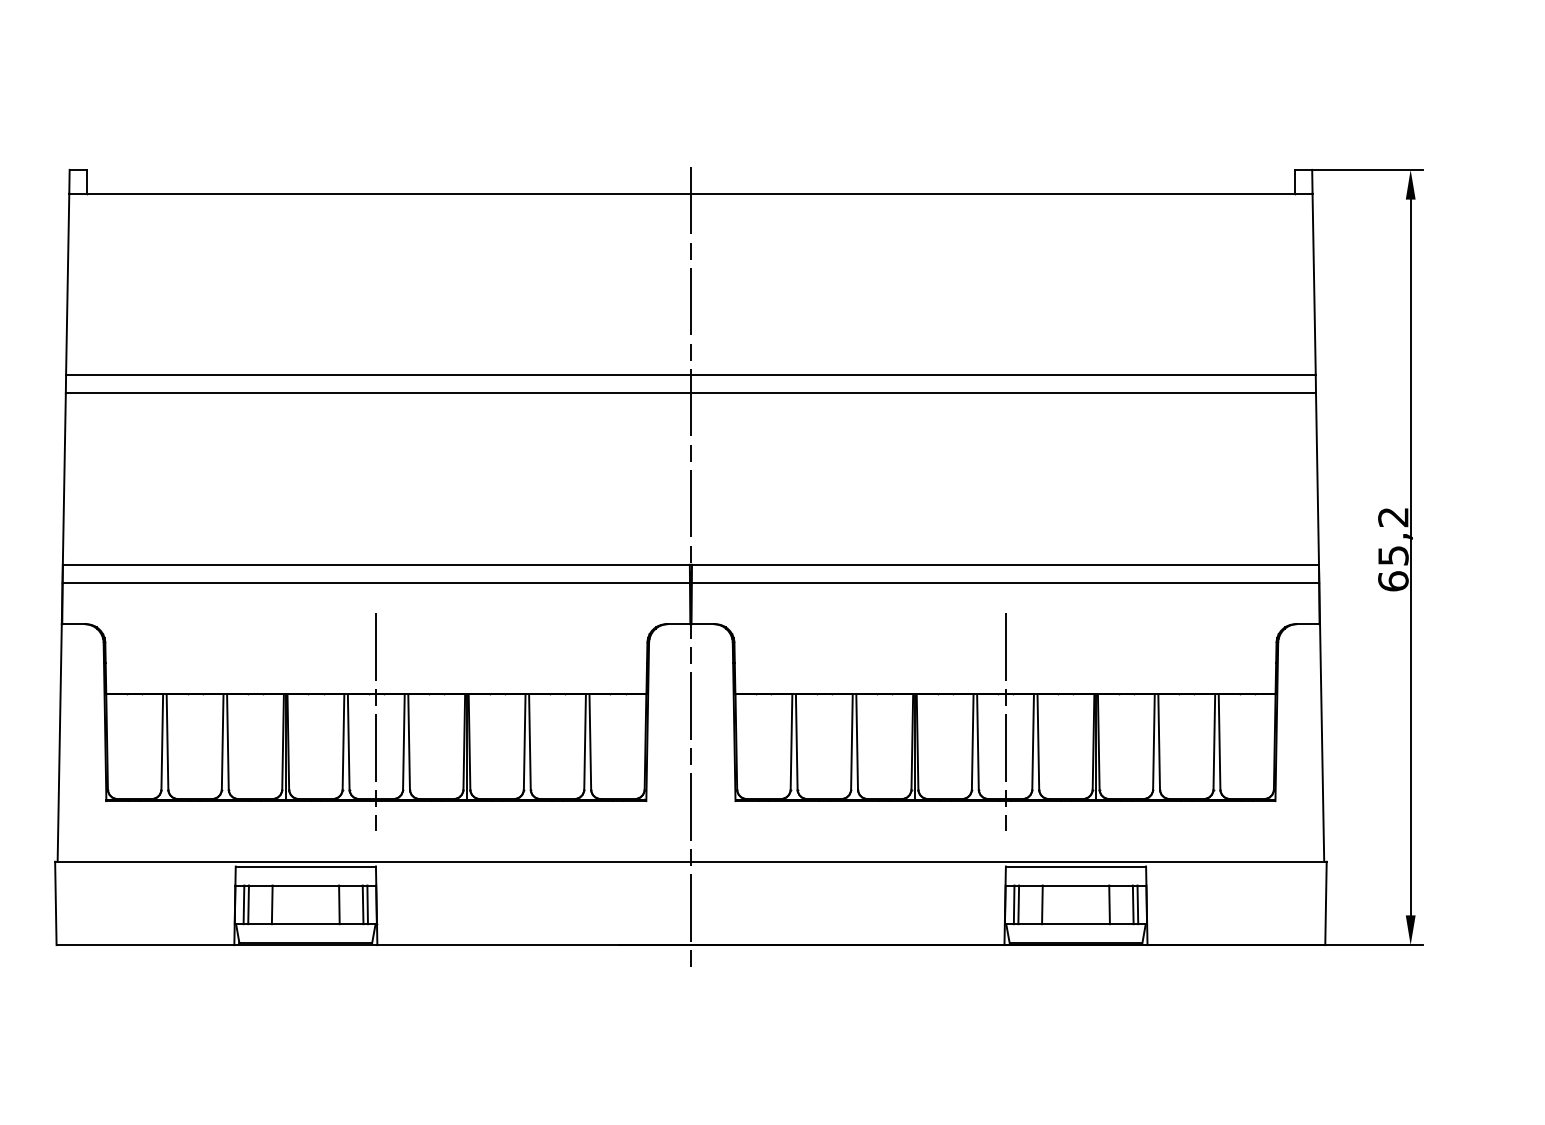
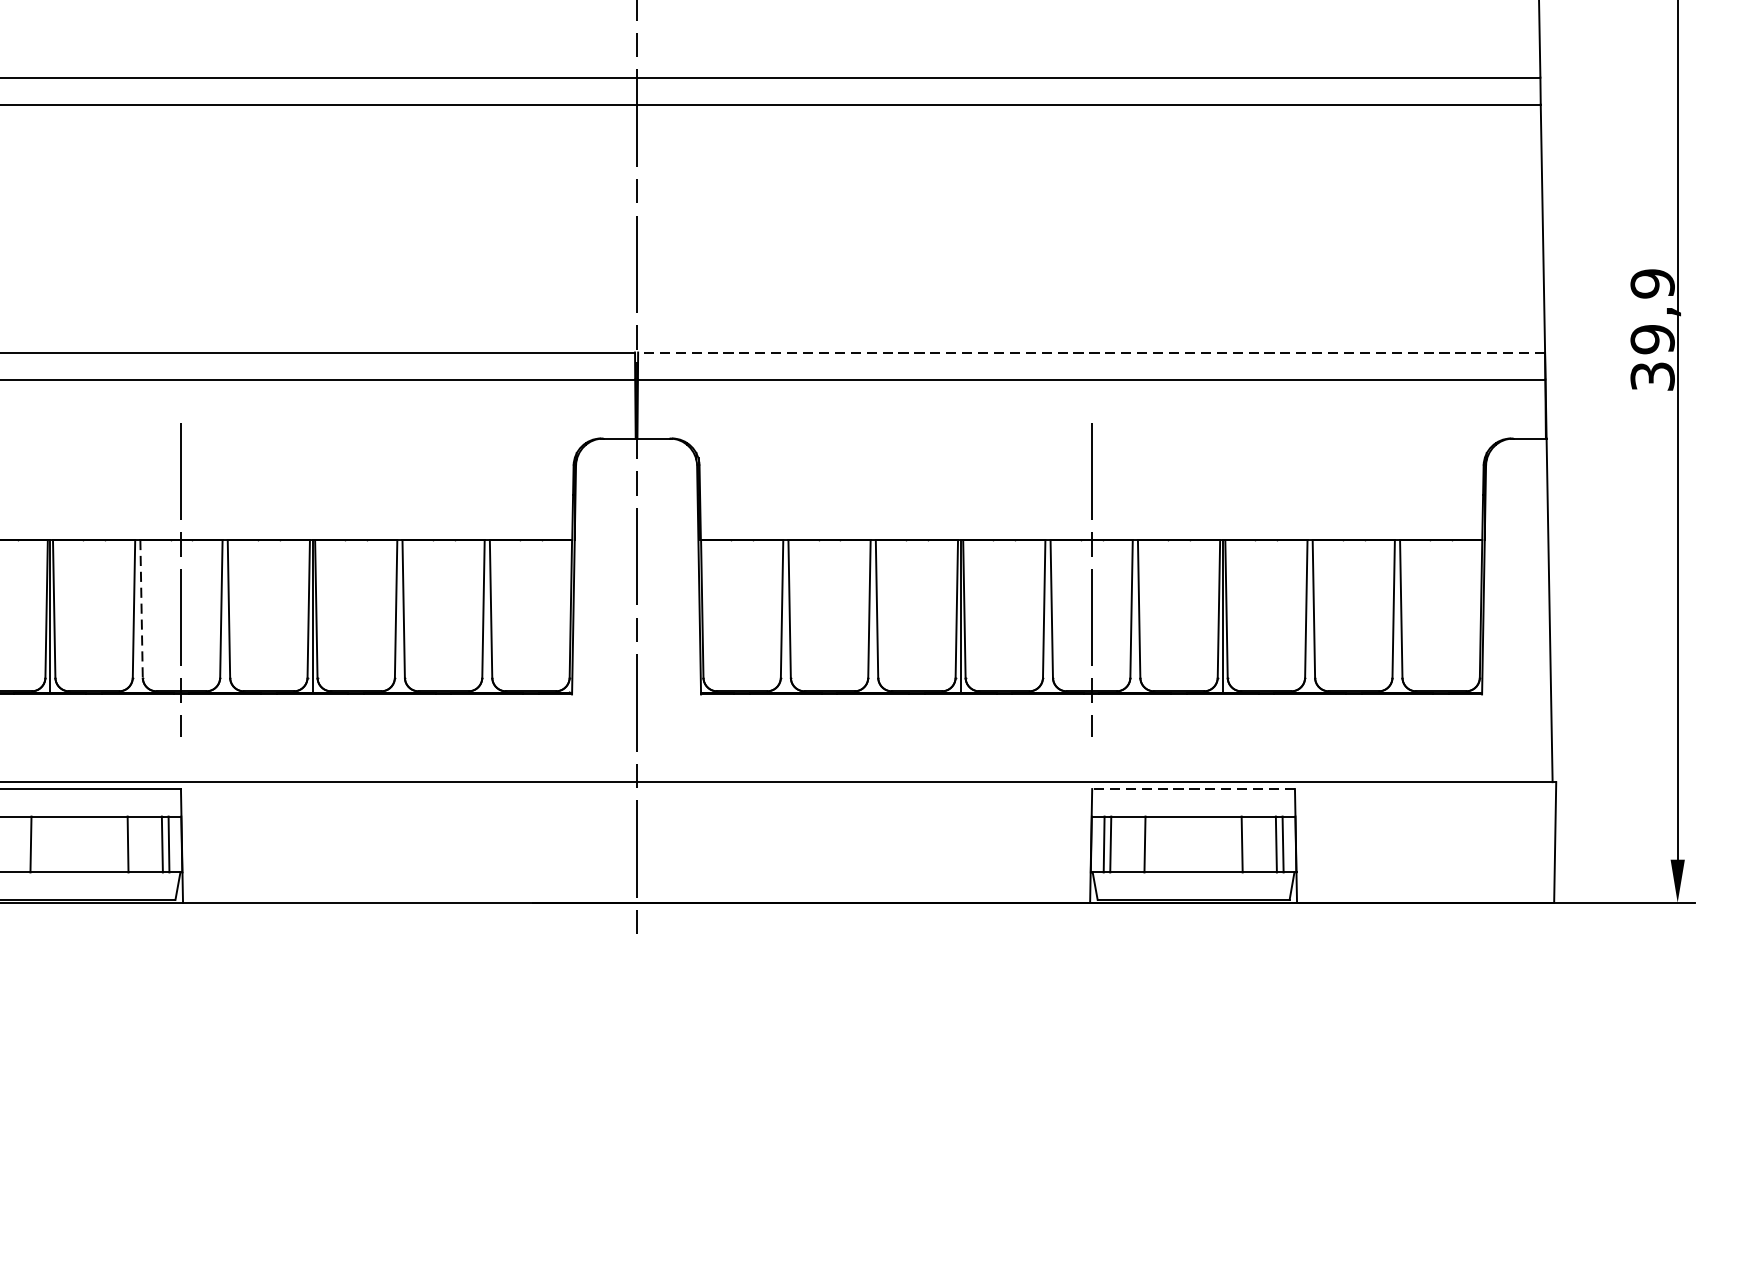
text: (1393, 549) -> (1652, 330), 65,2 -> 39,9
line: (1004, 564) -> (1090, 352), solid -> dashed
line: (348, 741) -> (141, 608), solid -> dashed
line: (1075, 866) -> (1192, 788), solid -> dashed

